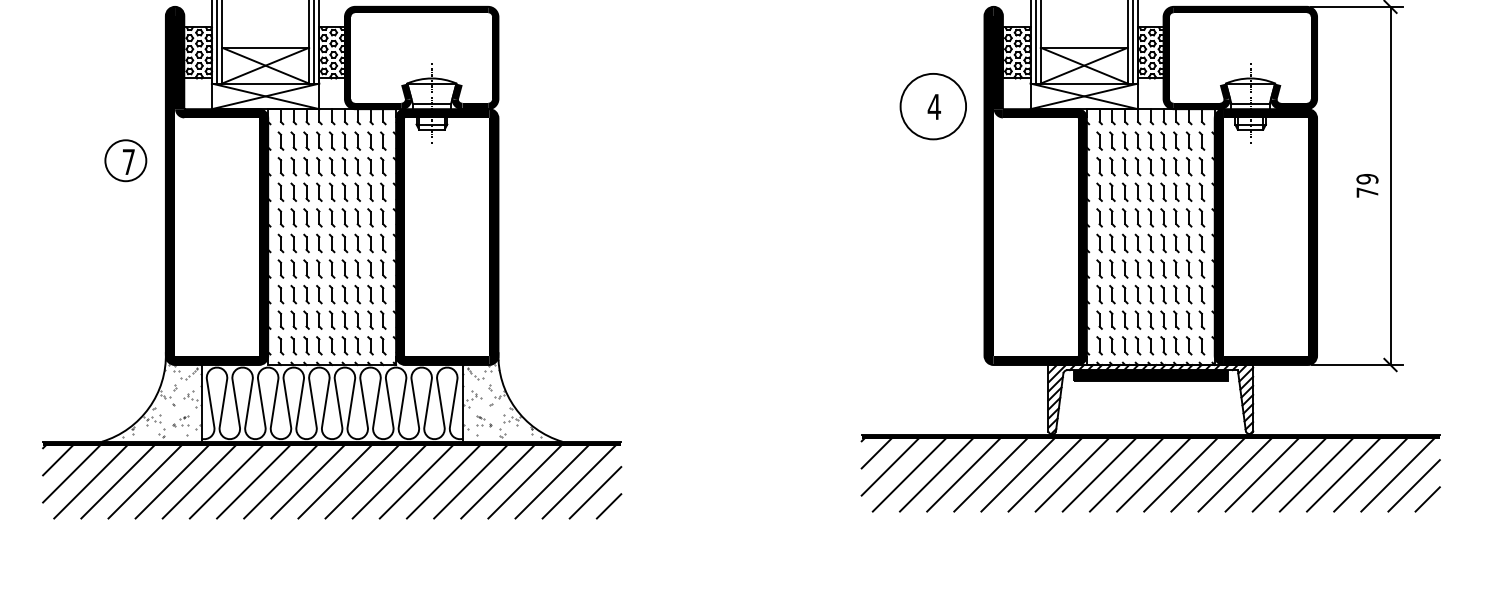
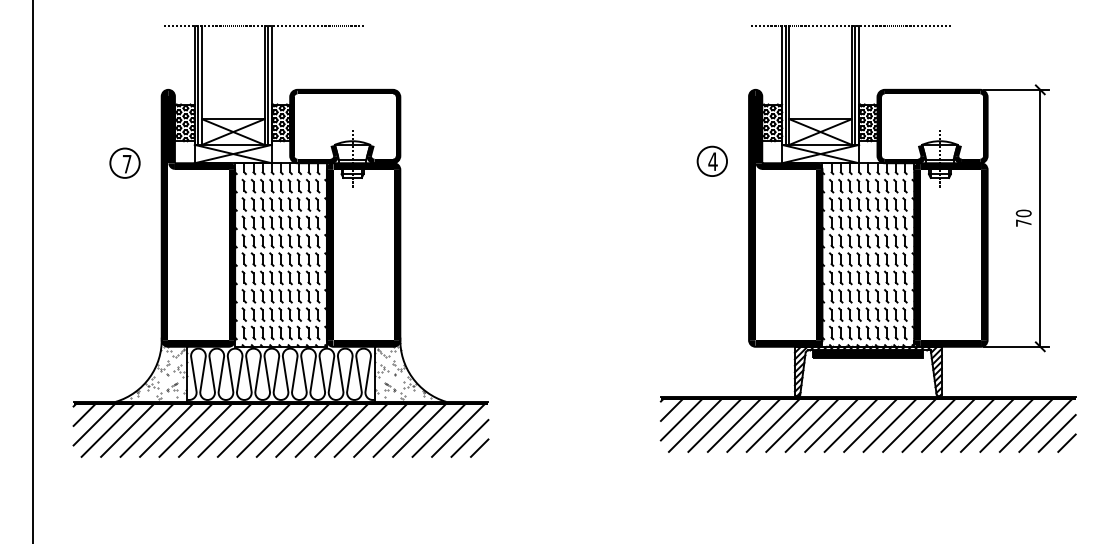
circle: (933, 106) -> (712, 161), size x0.62
part: (125, 159) -> (124, 162), moved
text: (1367, 179) -> (1023, 213), 79 -> 70

